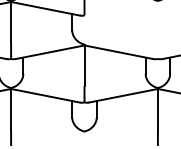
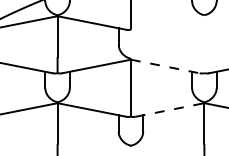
line: (119, 52) -> (165, 66), solid -> dashed
line: (124, 95) -> (170, 109), solid -> dashed

